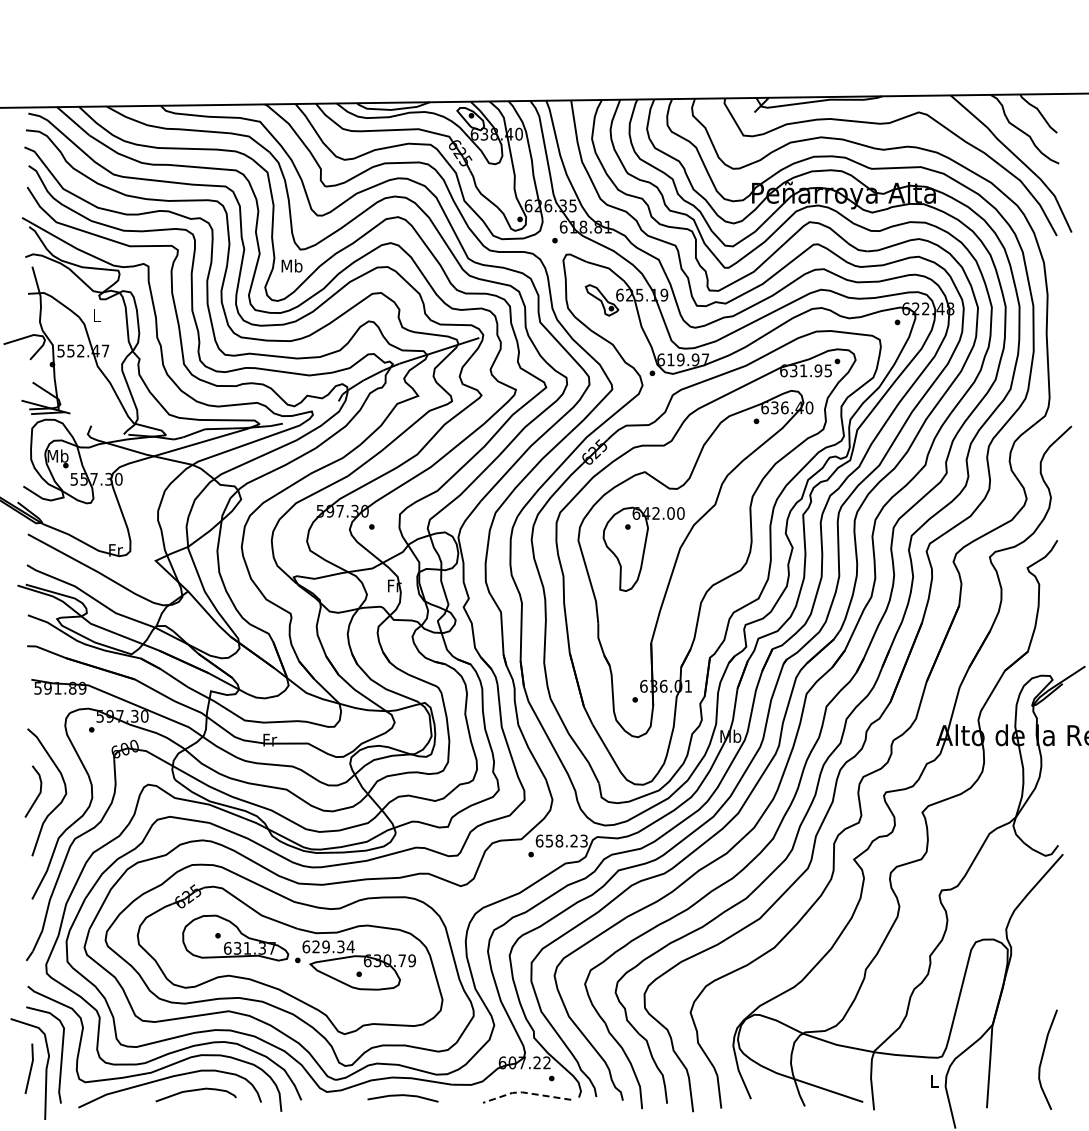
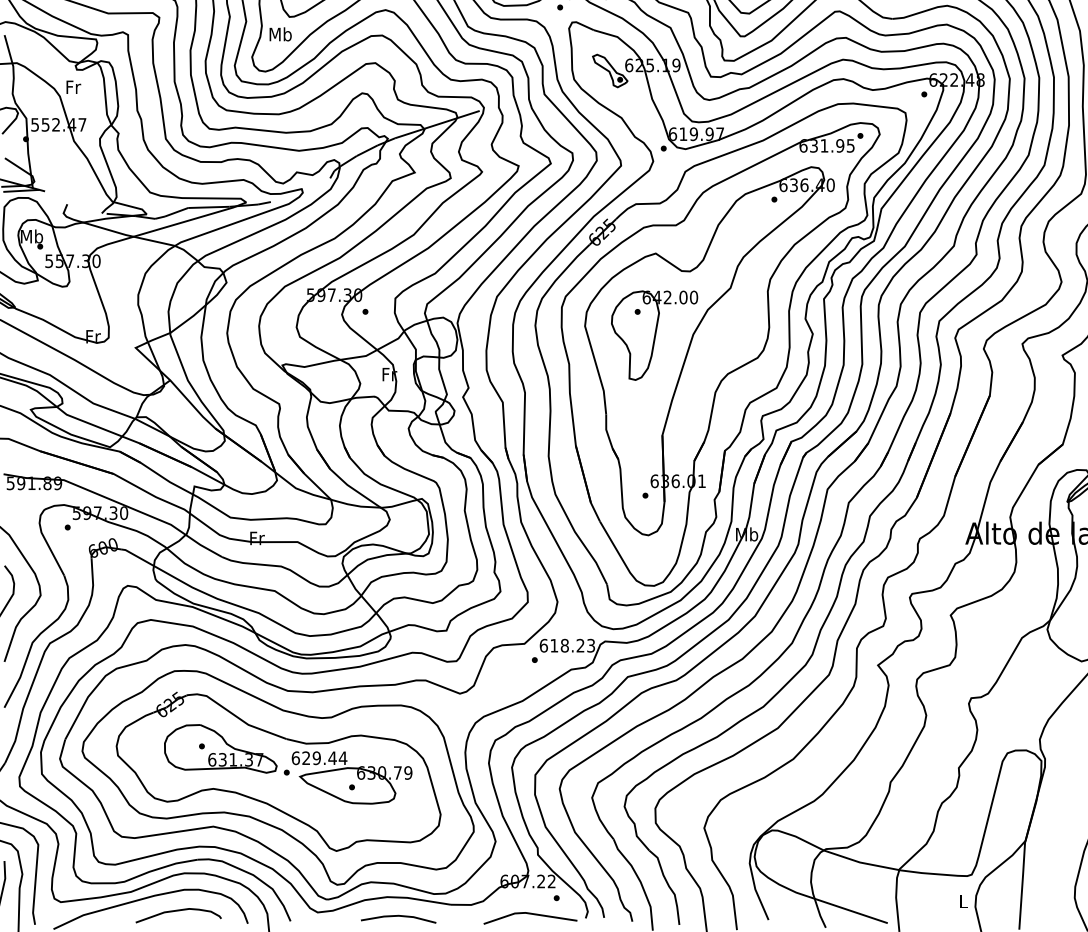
text: (97, 315) -> (73, 87), L -> Fr
text: (549, 840) -> (554, 645), 658.23 -> 618.23
text: (340, 946) -> (332, 757), 629.34 -> 629.44
line: (525, 1092) -> (528, 913), dashed -> solid

